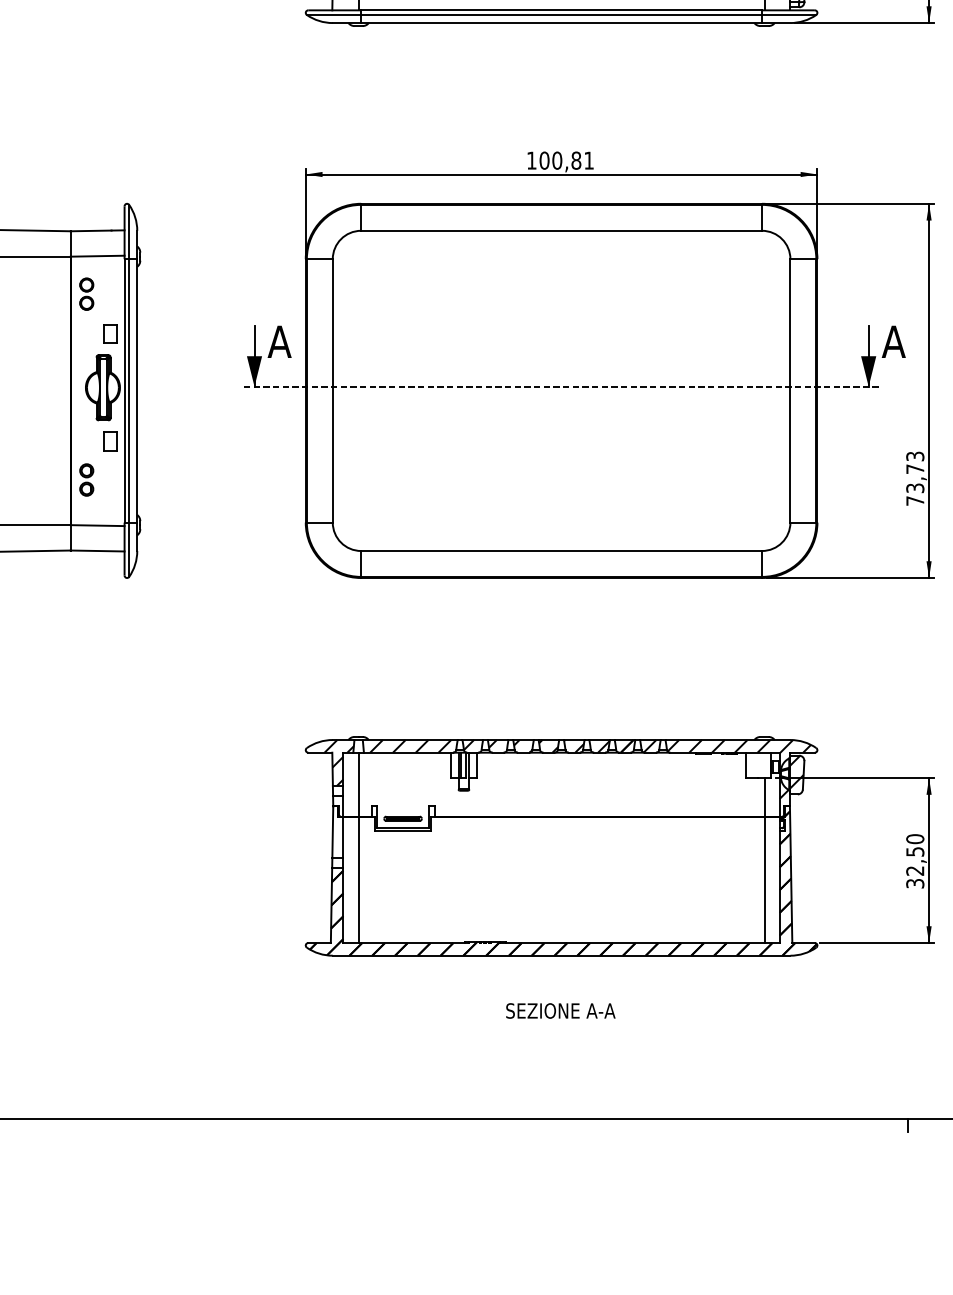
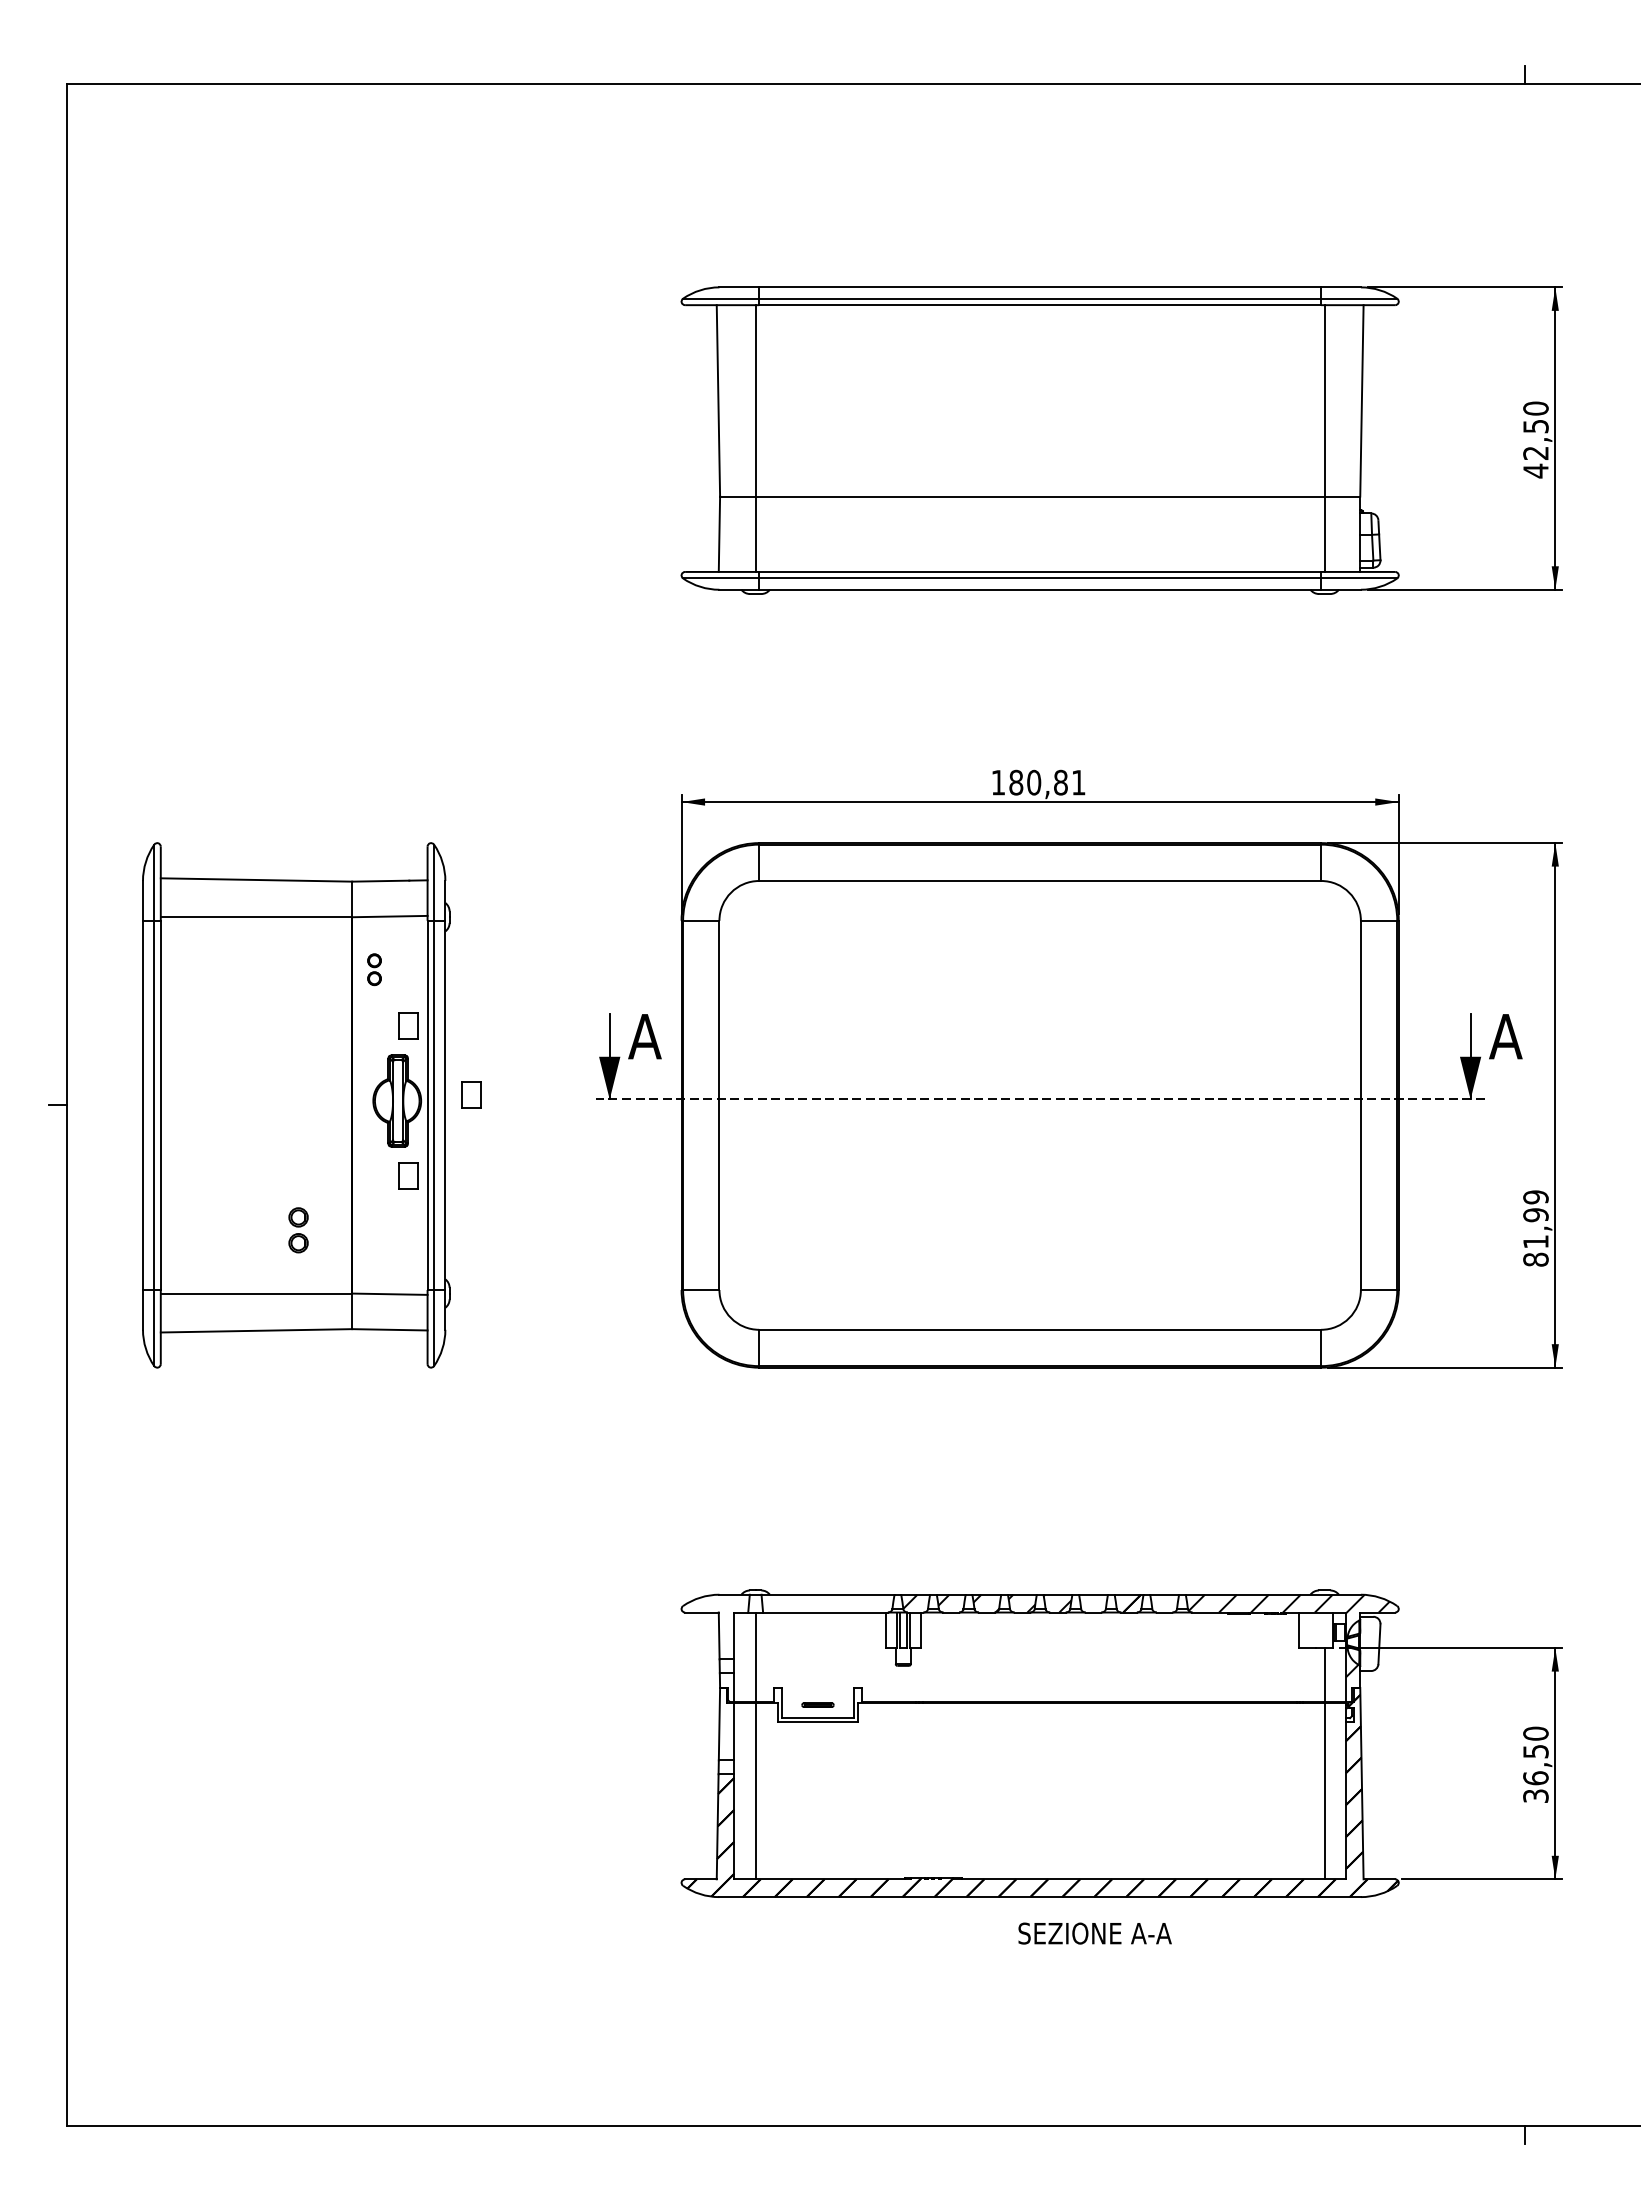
text: (544, 160) -> (1016, 782), 100,81 -> 180,81
part: (86, 293) -> (374, 969), size x0.7
part: (155, 383) -> (471, 1094), added
text: (914, 478) -> (1535, 1228), 73,73 -> 81,99
part: (86, 480) -> (298, 1230), moved
hatch: (410, 746) -> (828, 1603), removed
hatch: (603, 746) -> (1099, 1604), removed
hatch: (650, 746) -> (1164, 1603), removed
hatch: (339, 762) -> (728, 1626), removed
hatch: (796, 771) -> (1369, 1639), removed
part: (402, 818) -> (817, 1704), size x0.6
text: (914, 871) -> (1535, 1778), 32,50 -> 36,50
text: (560, 1010) -> (1094, 1933), moved

